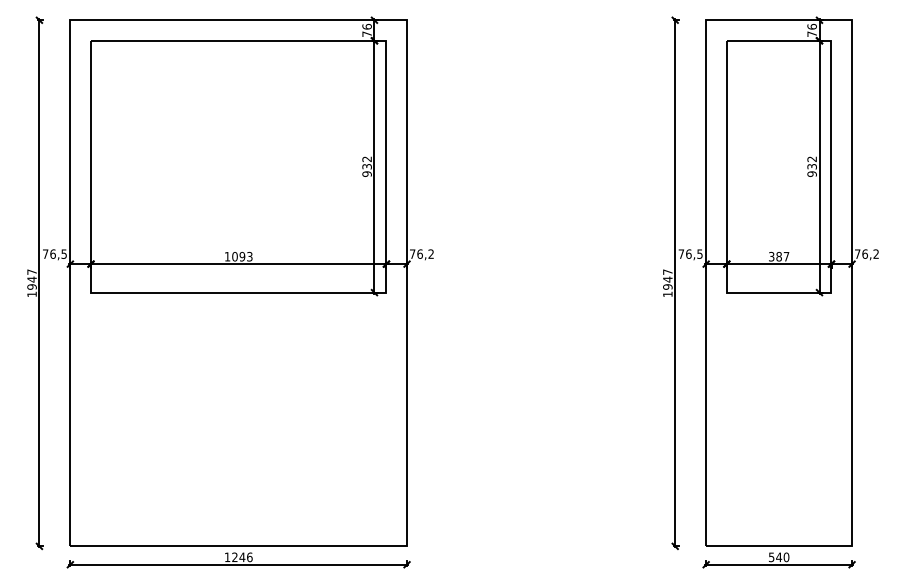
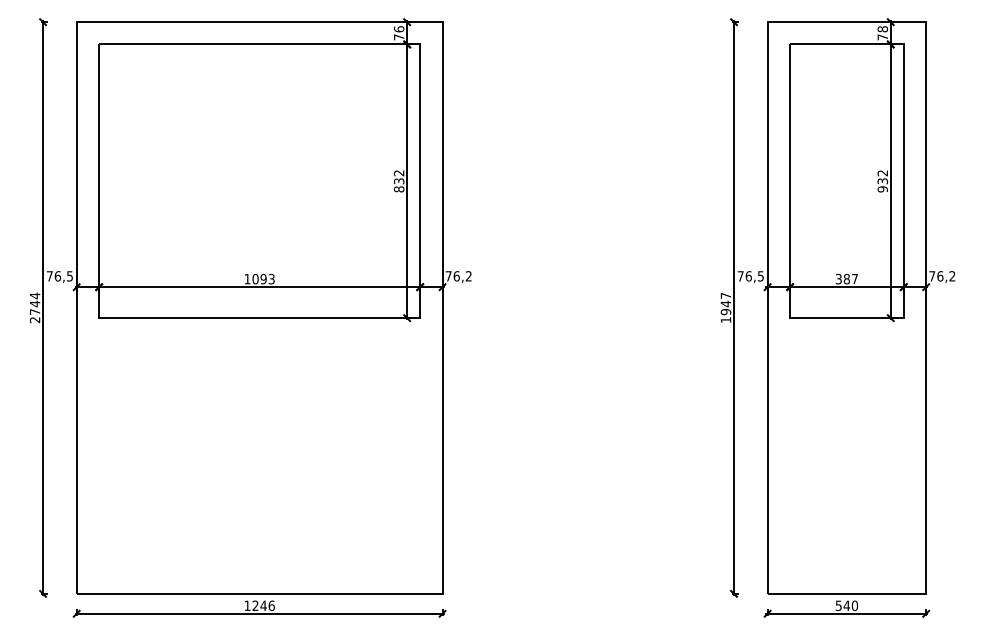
text: (811, 26) -> (882, 28), 76 -> 78
text: (366, 173) -> (398, 188), 932 -> 832
text: (31, 283) -> (34, 308), 1947 -> 2744

